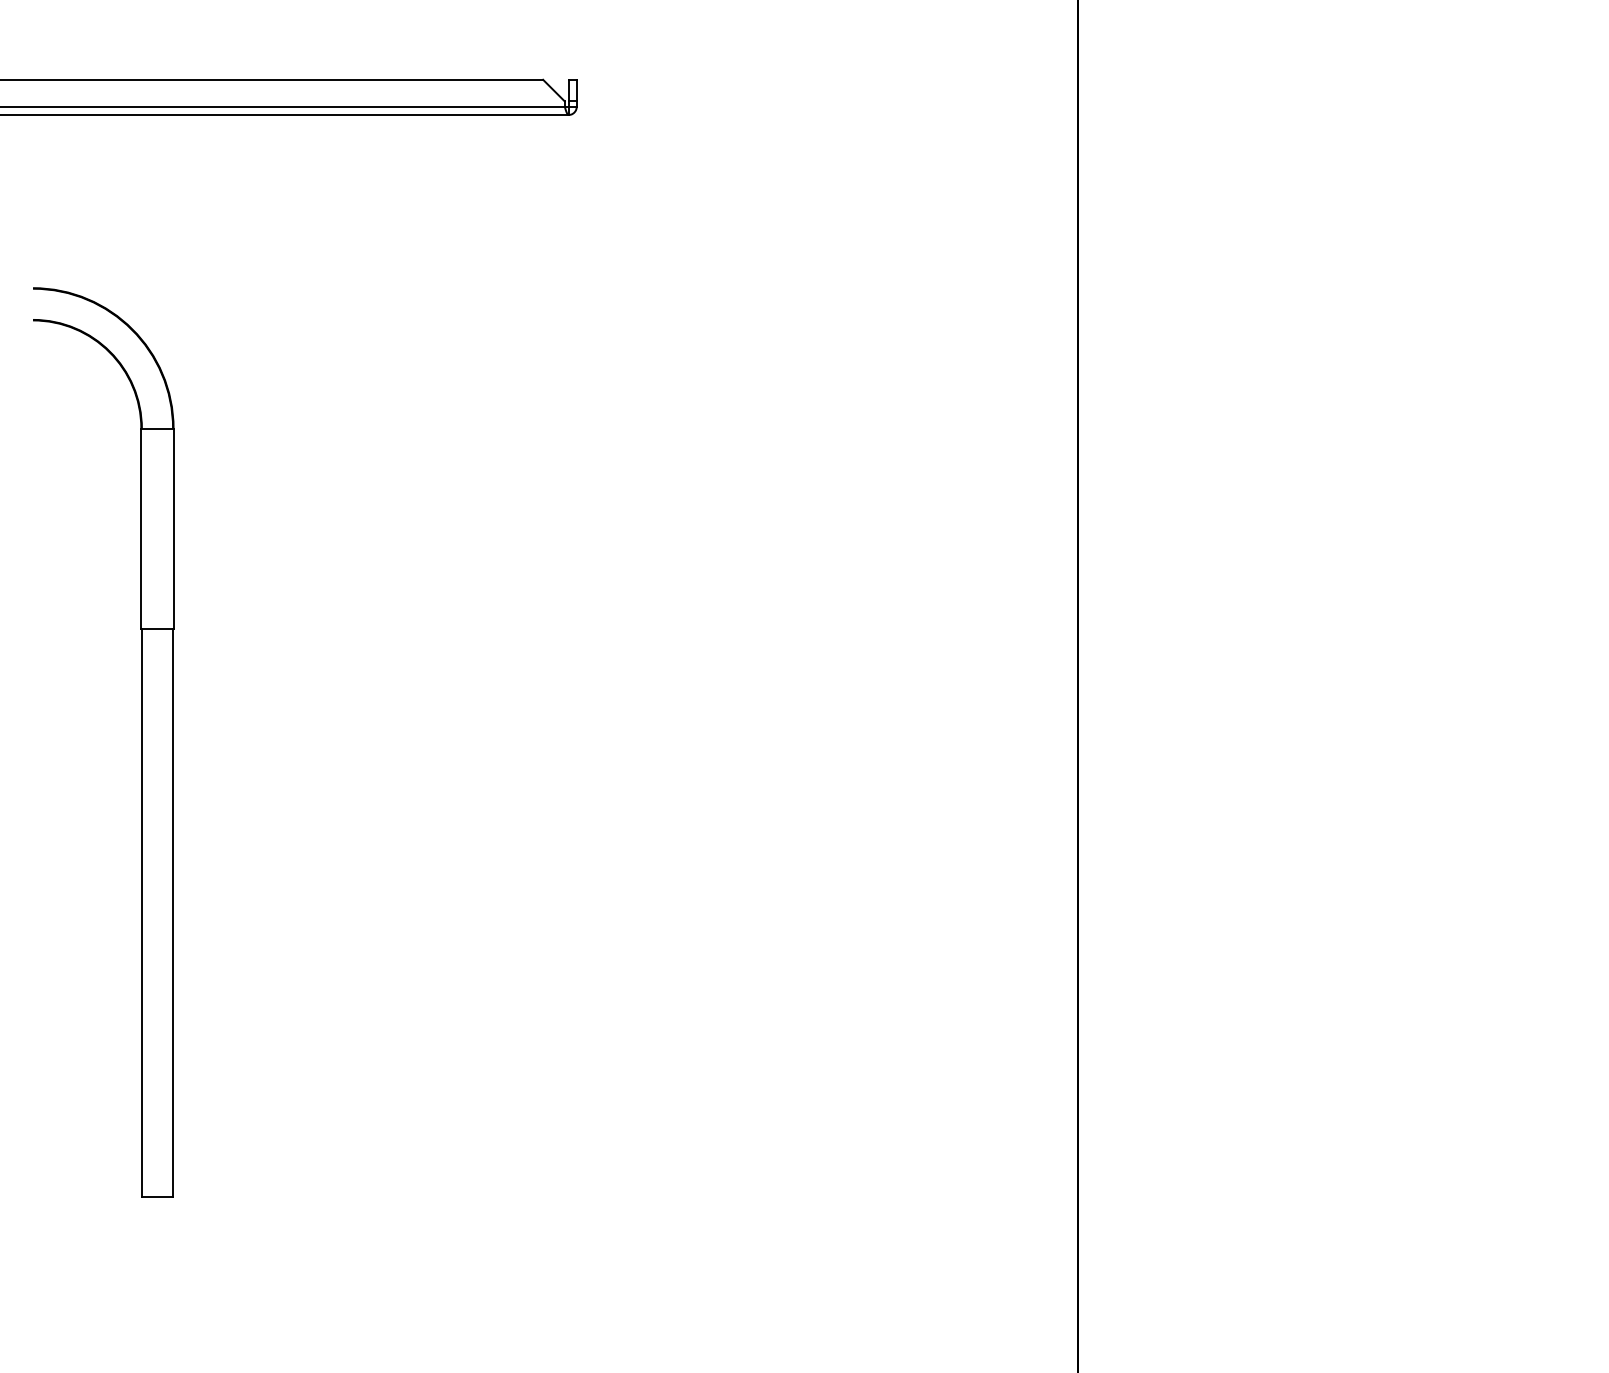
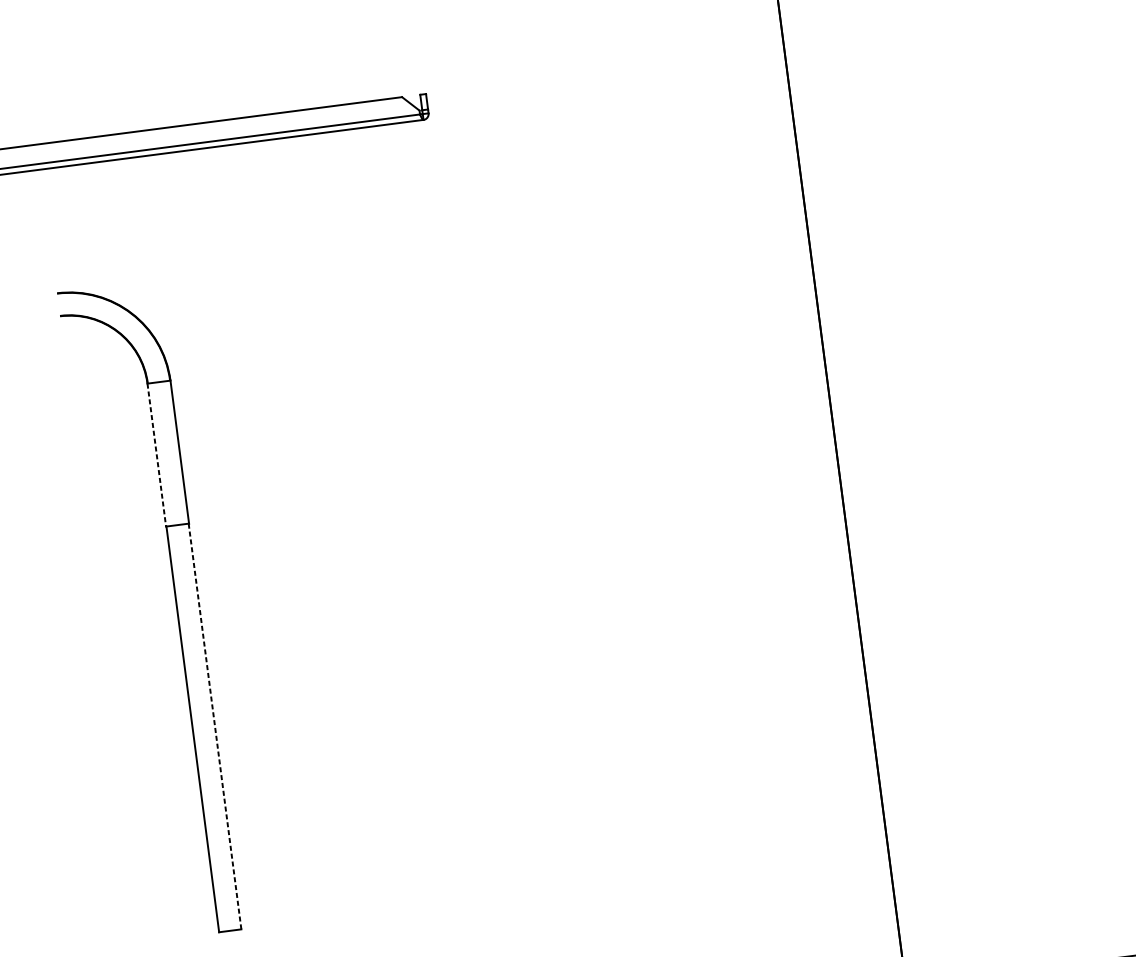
line: (141, 529) -> (156, 455), solid -> dashed
line: (173, 912) -> (215, 726), solid -> dashed

